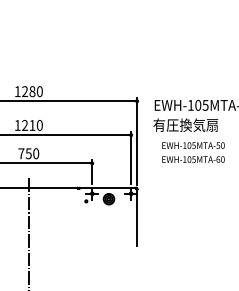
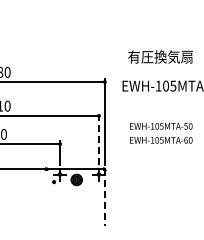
text: (185, 124) -> (160, 56), moved
line: (131, 157) -> (99, 138), solid -> dashed
line: (137, 216) -> (105, 197), solid -> dashed

